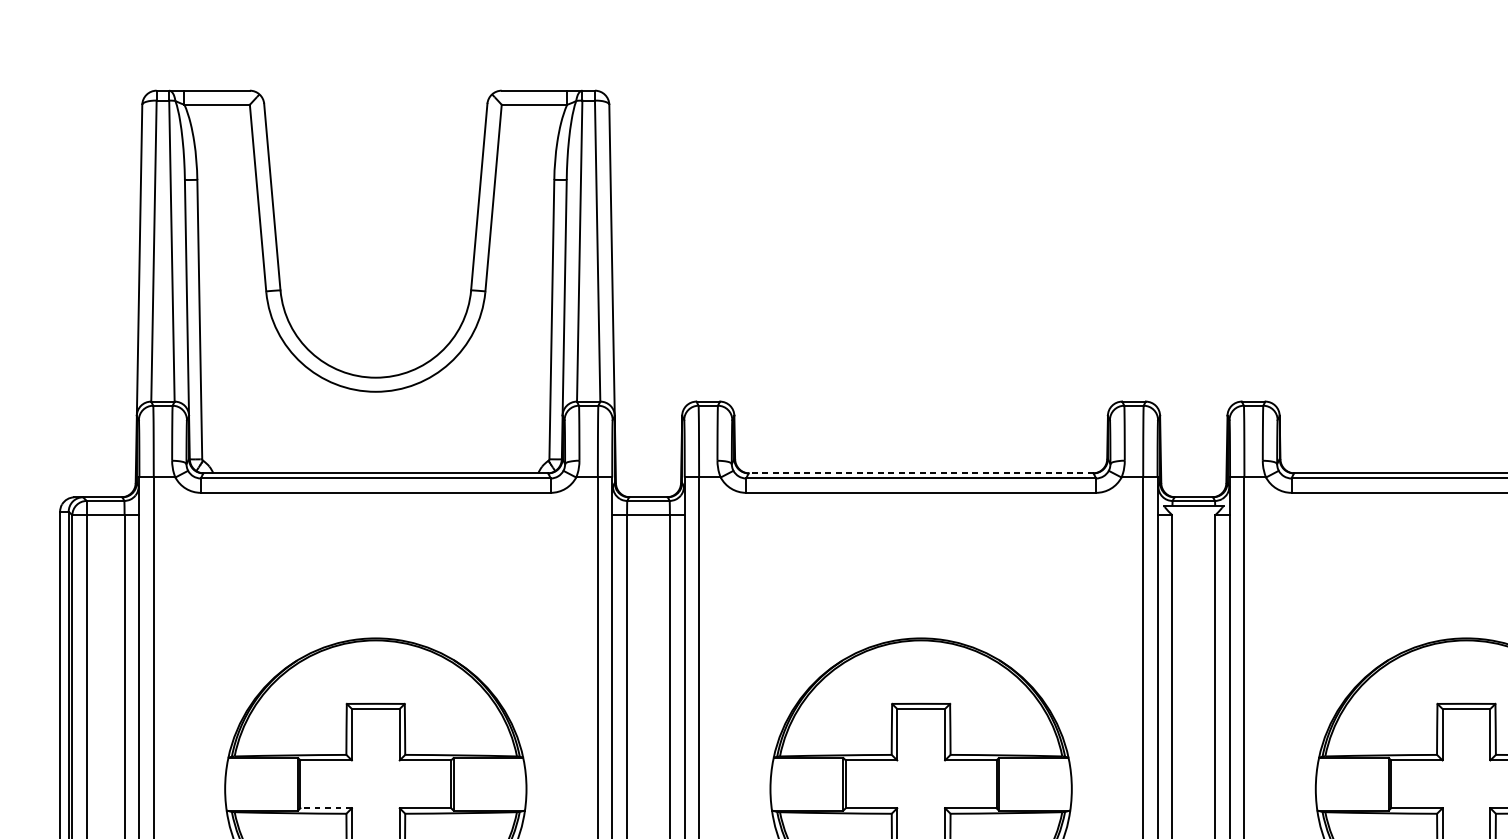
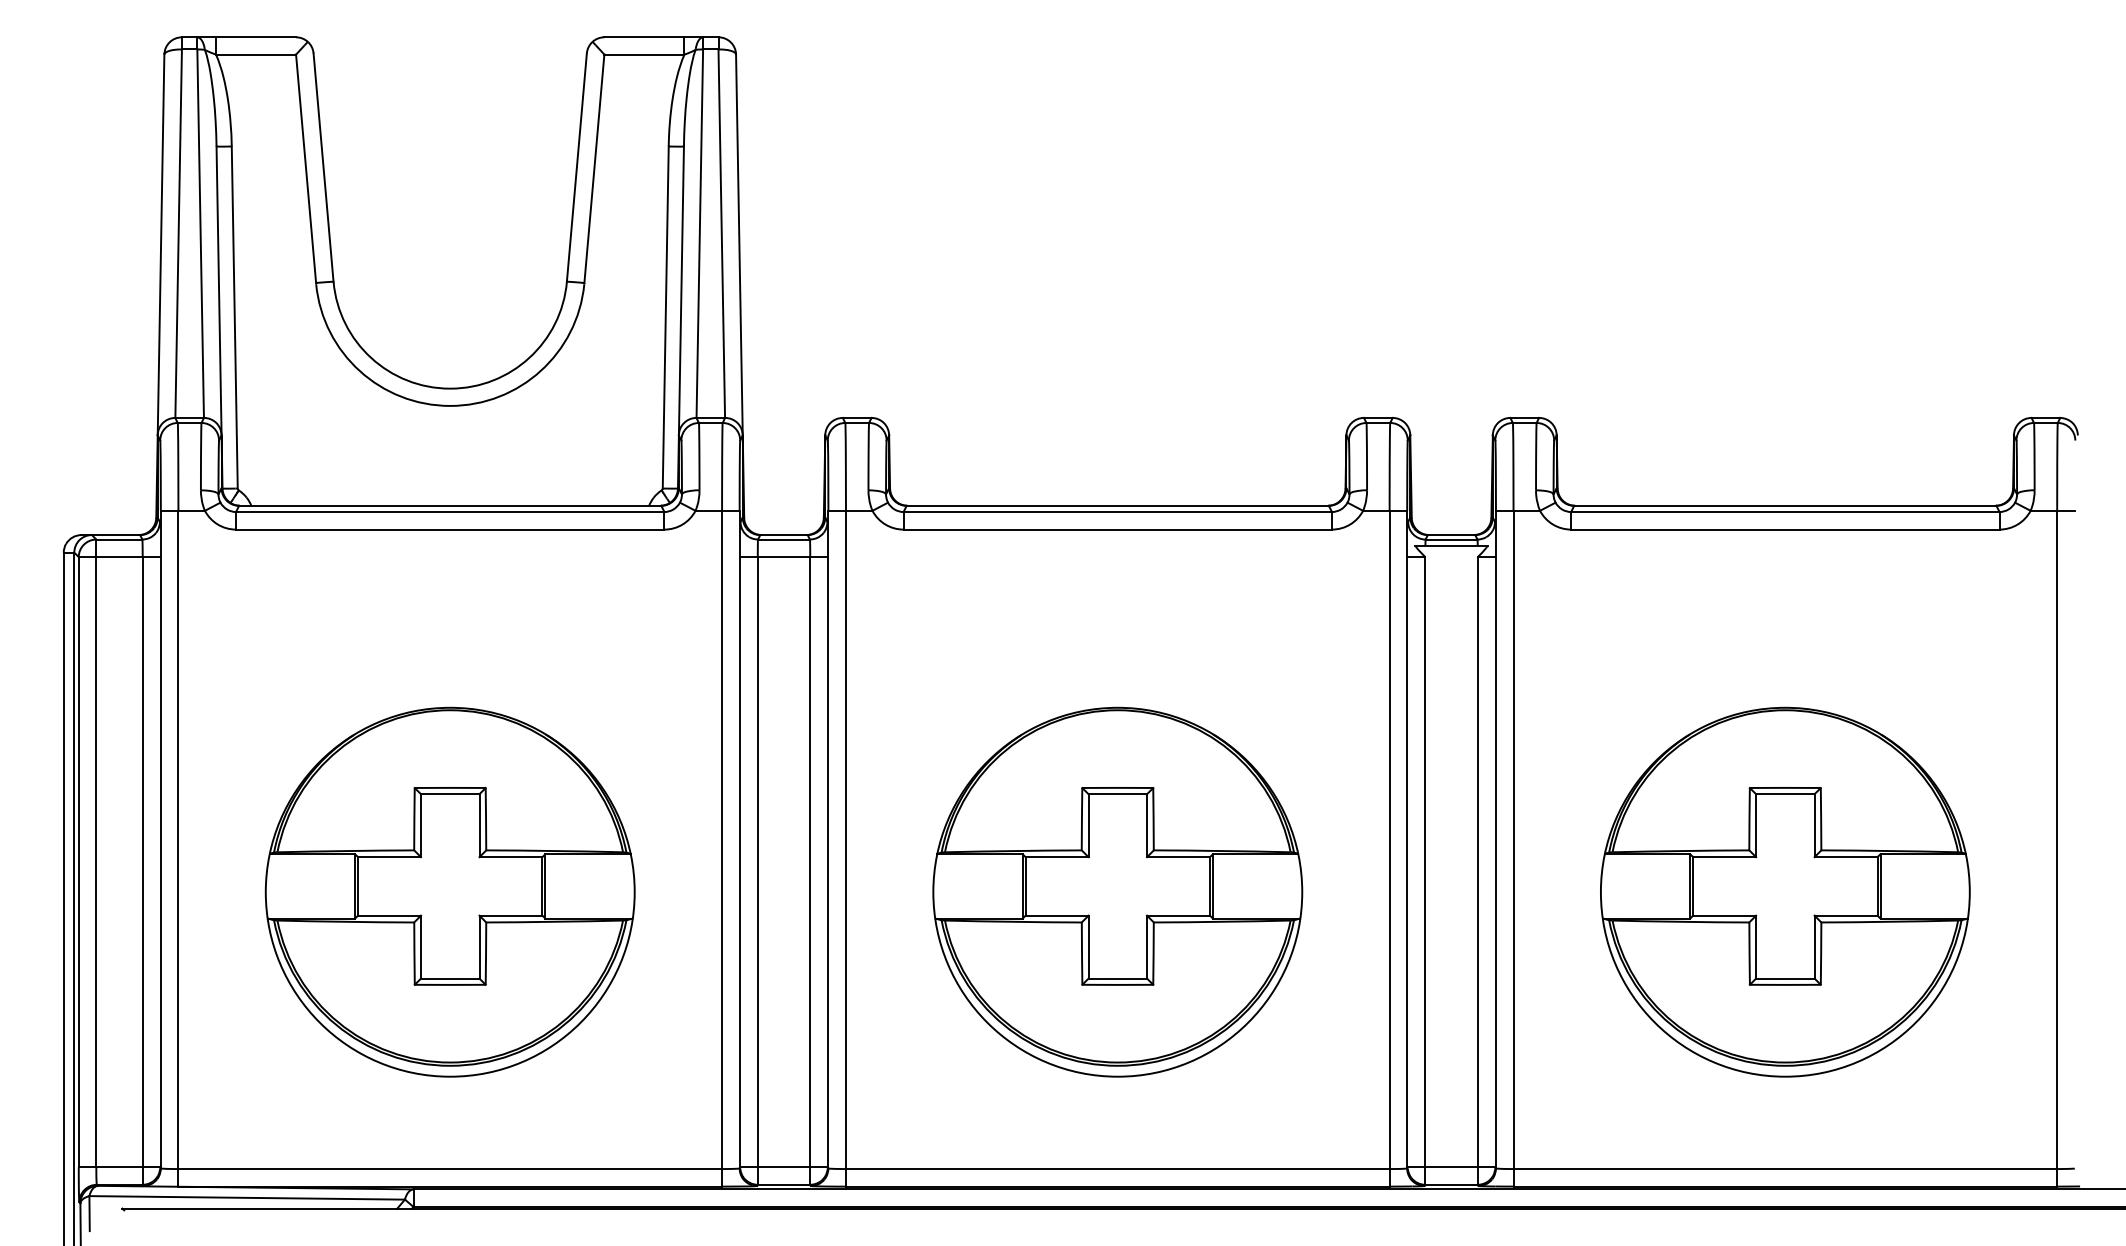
line: (920, 473) -> (1117, 505), dashed -> solid
line: (326, 808) -> (389, 915), dashed -> solid

